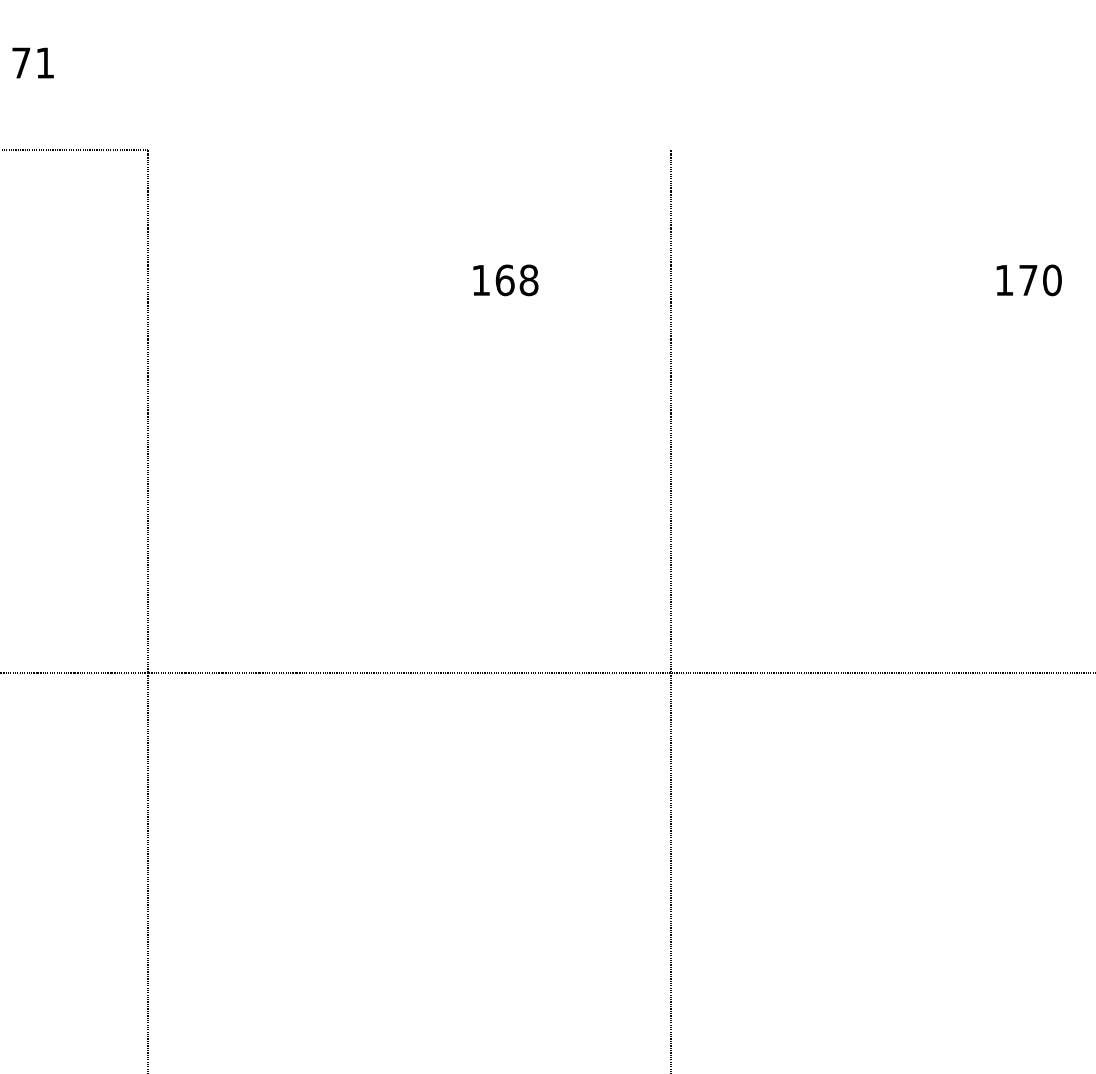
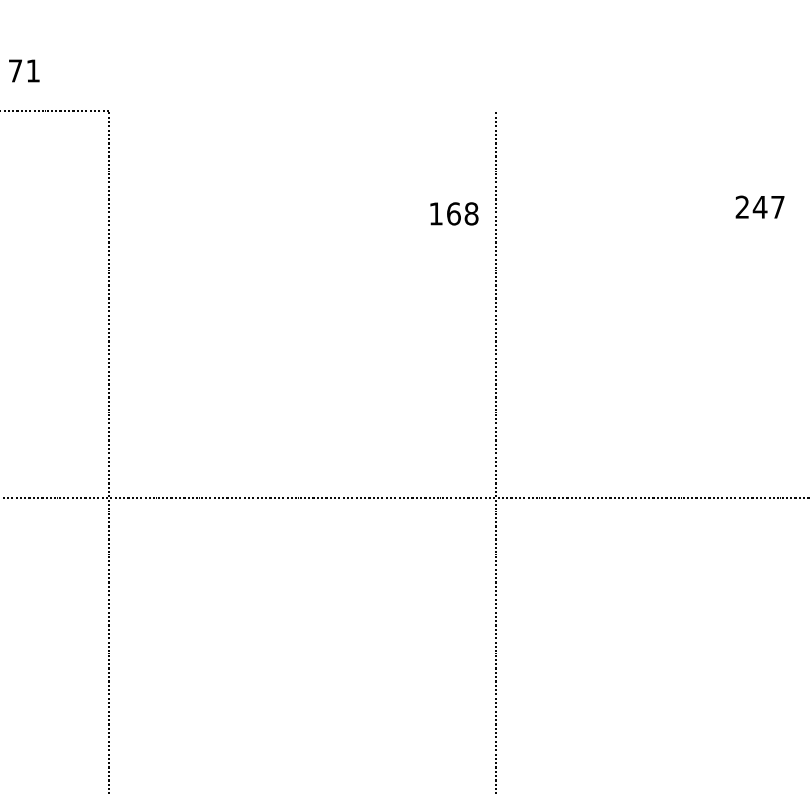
text: (32, 62) -> (23, 70), moved
text: (505, 280) -> (454, 213), moved
text: (1028, 280) -> (760, 207), 170 -> 247

